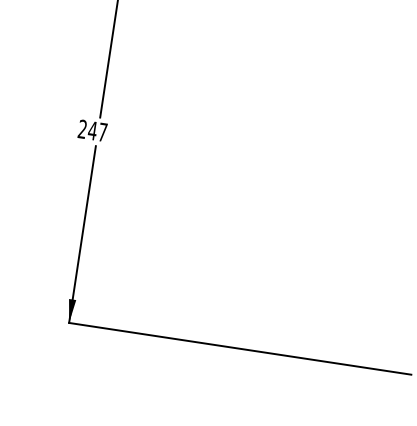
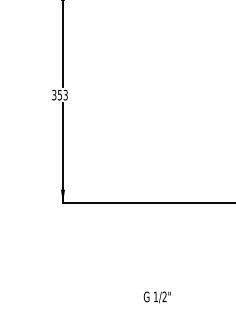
text: (92, 129) -> (59, 94), 247 -> 353

